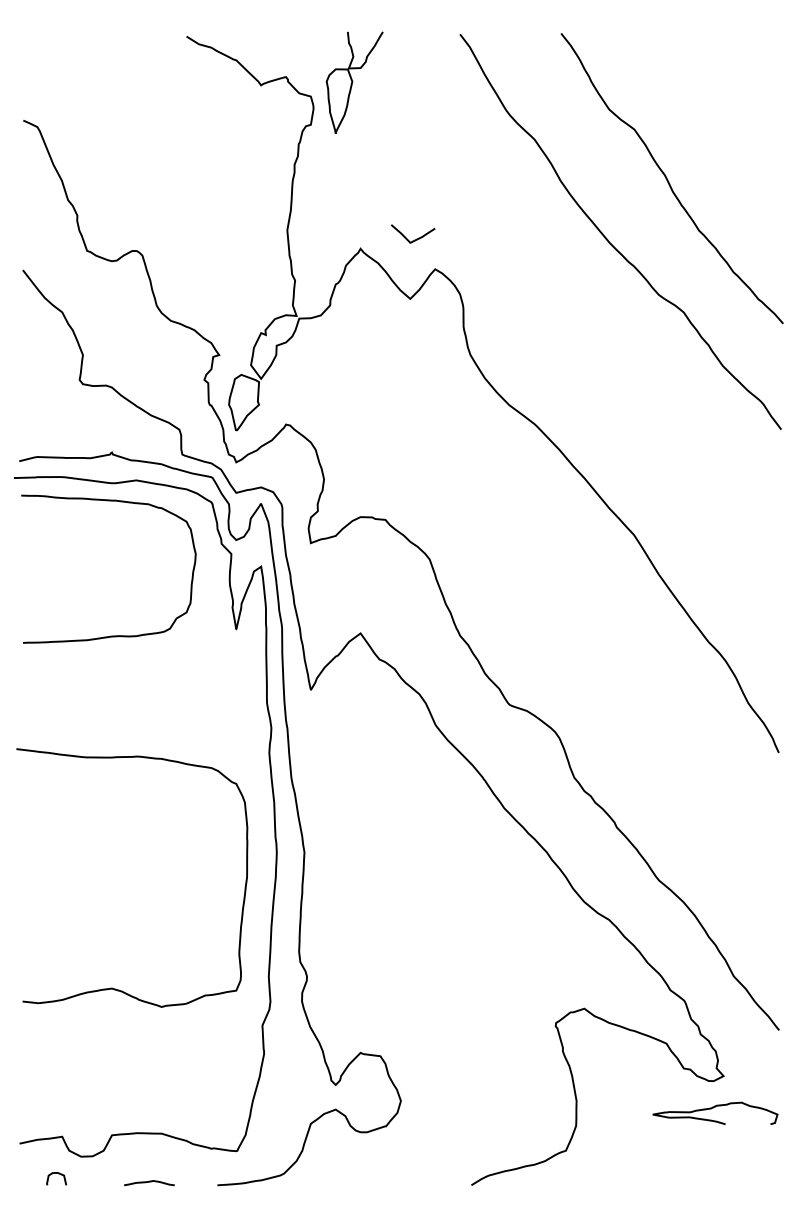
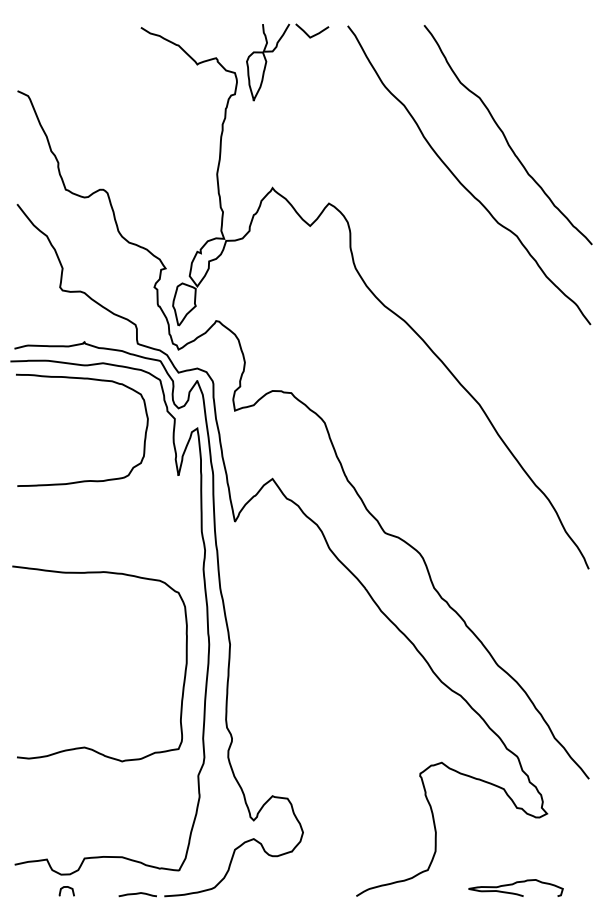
curve: (416, 238) -> (314, 34), moved
curve: (713, 1108) -> (514, 884), moved
curve: (58, 1174) -> (68, 888), moved
curve: (149, 1182) -> (137, 894), moved

